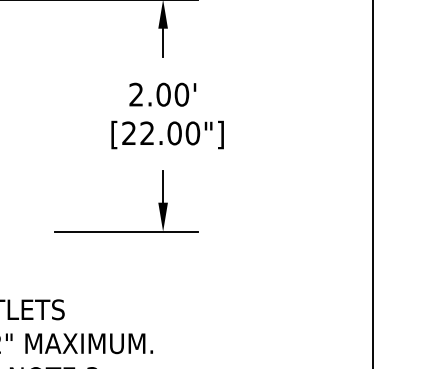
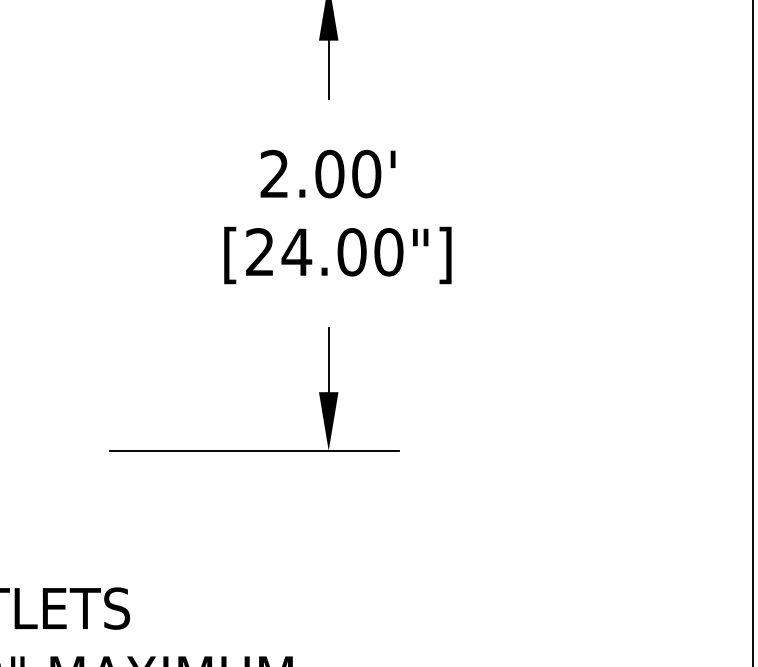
text: (146, 132) -> (295, 250), [22.00"] -> [24.00"]

